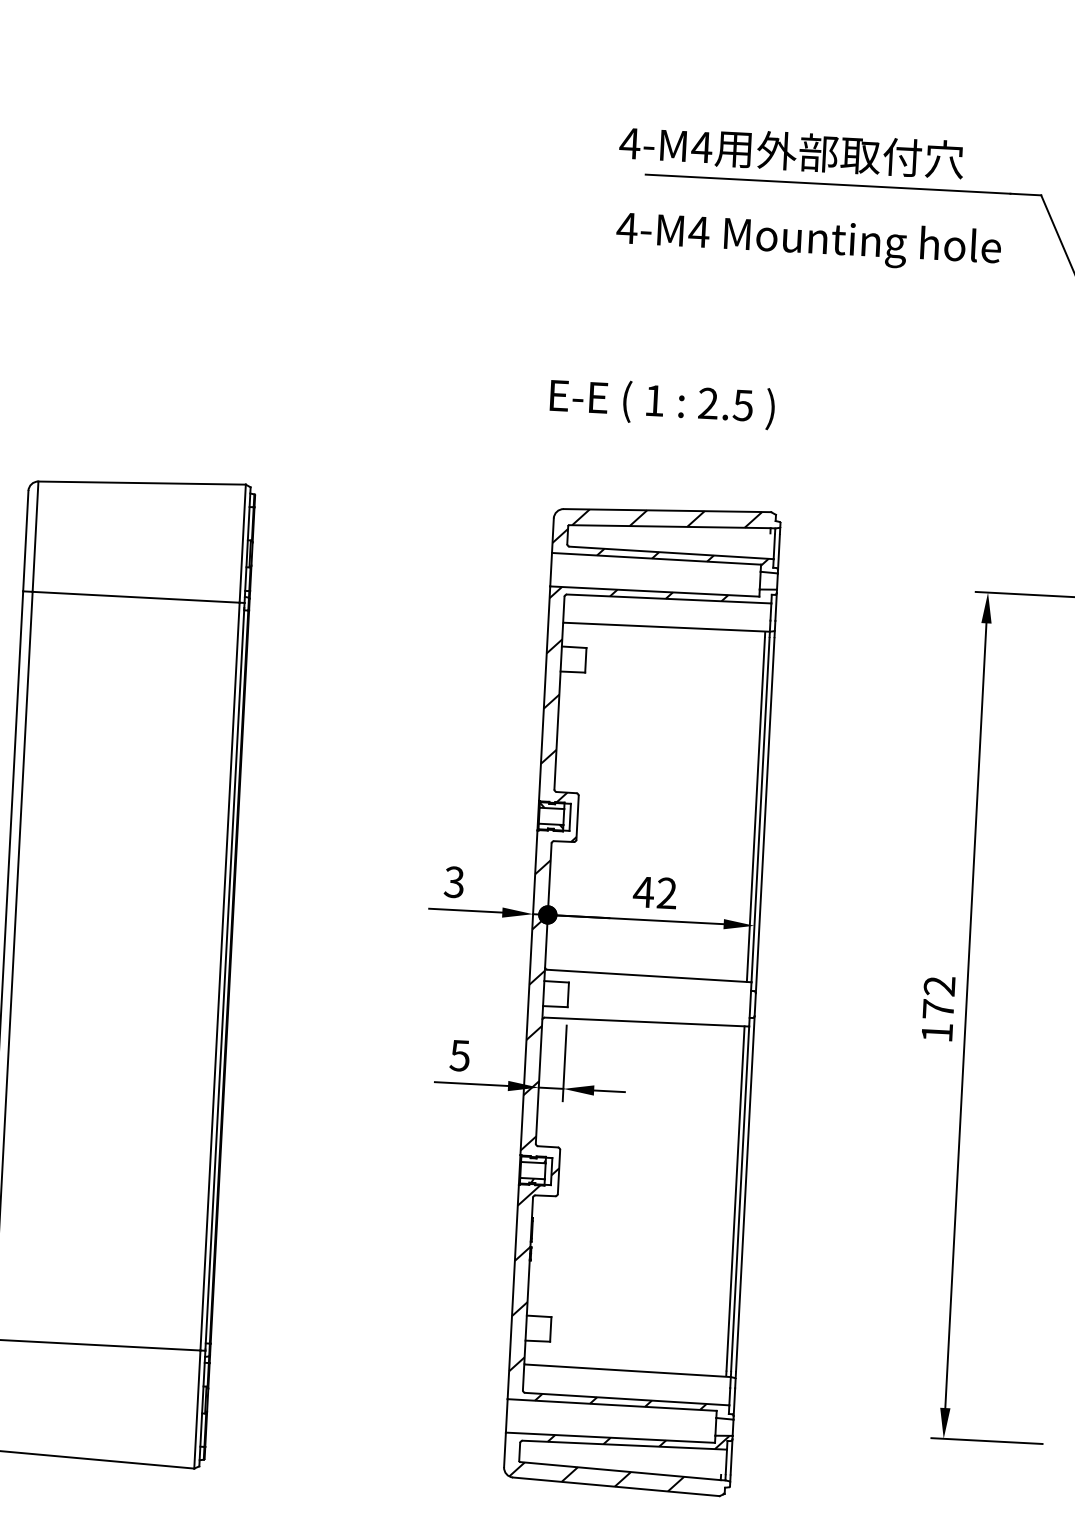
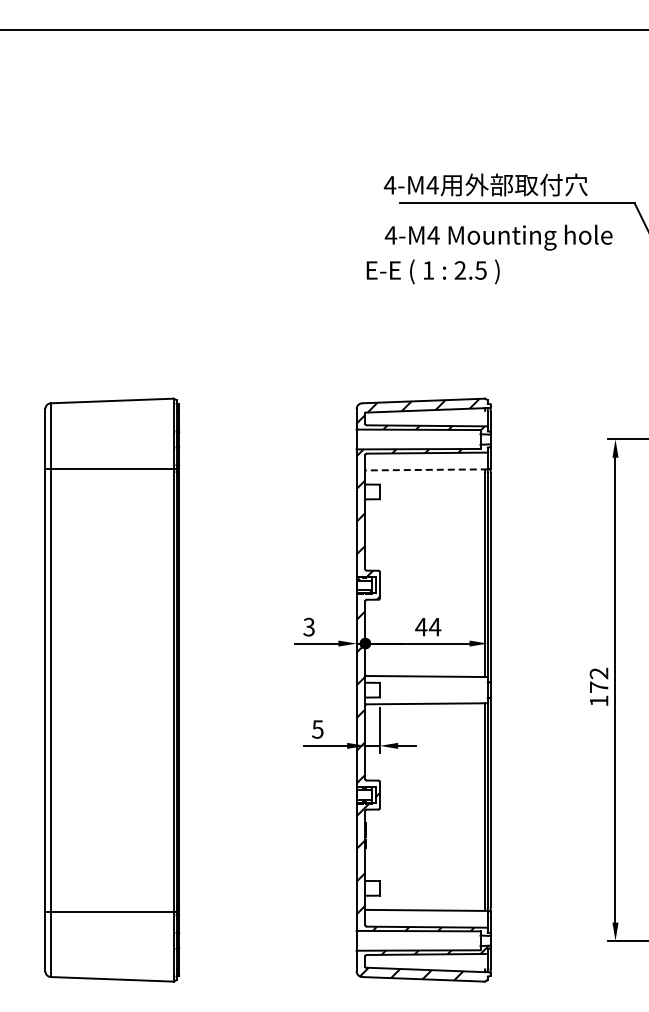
text: (661, 402) -> (432, 271), moved
line: (666, 626) -> (426, 469), solid -> dashed
text: (666, 892) -> (434, 626), 42 -> 44

